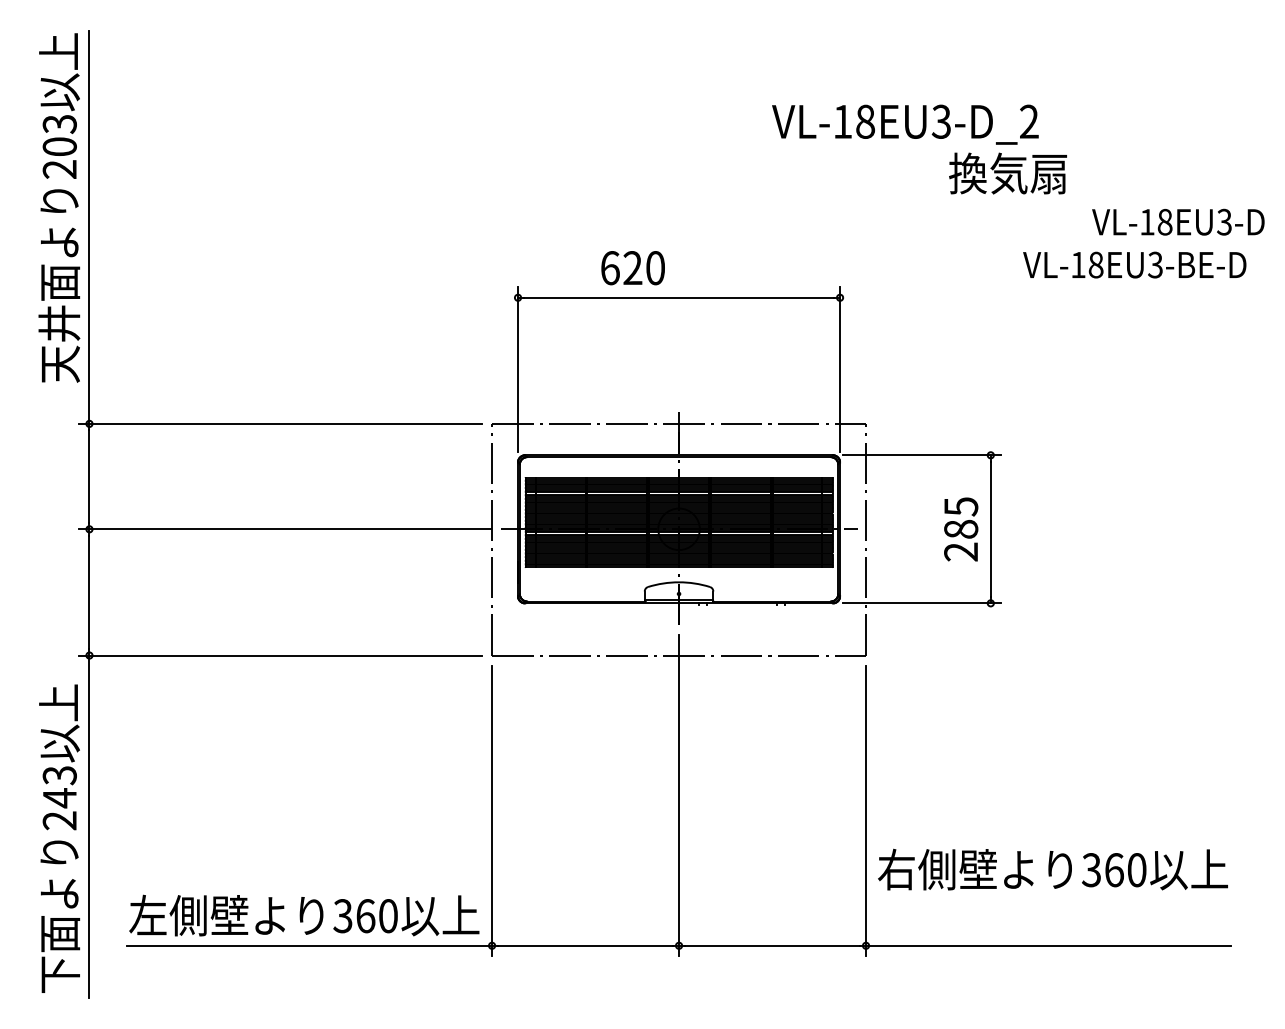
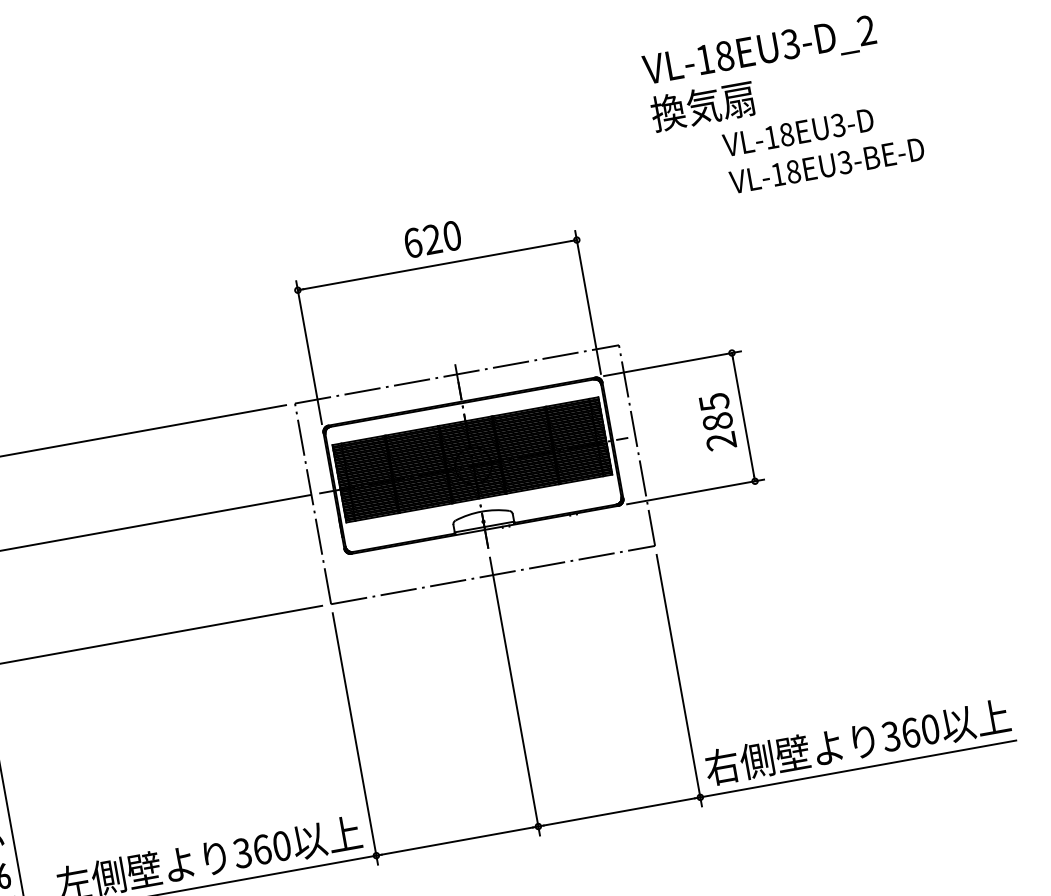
text: (905, 124) -> (759, 52), moved
text: (1178, 221) -> (798, 131), moved
text: (632, 268) -> (432, 239), moved
text: (1052, 869) -> (857, 742), moved

